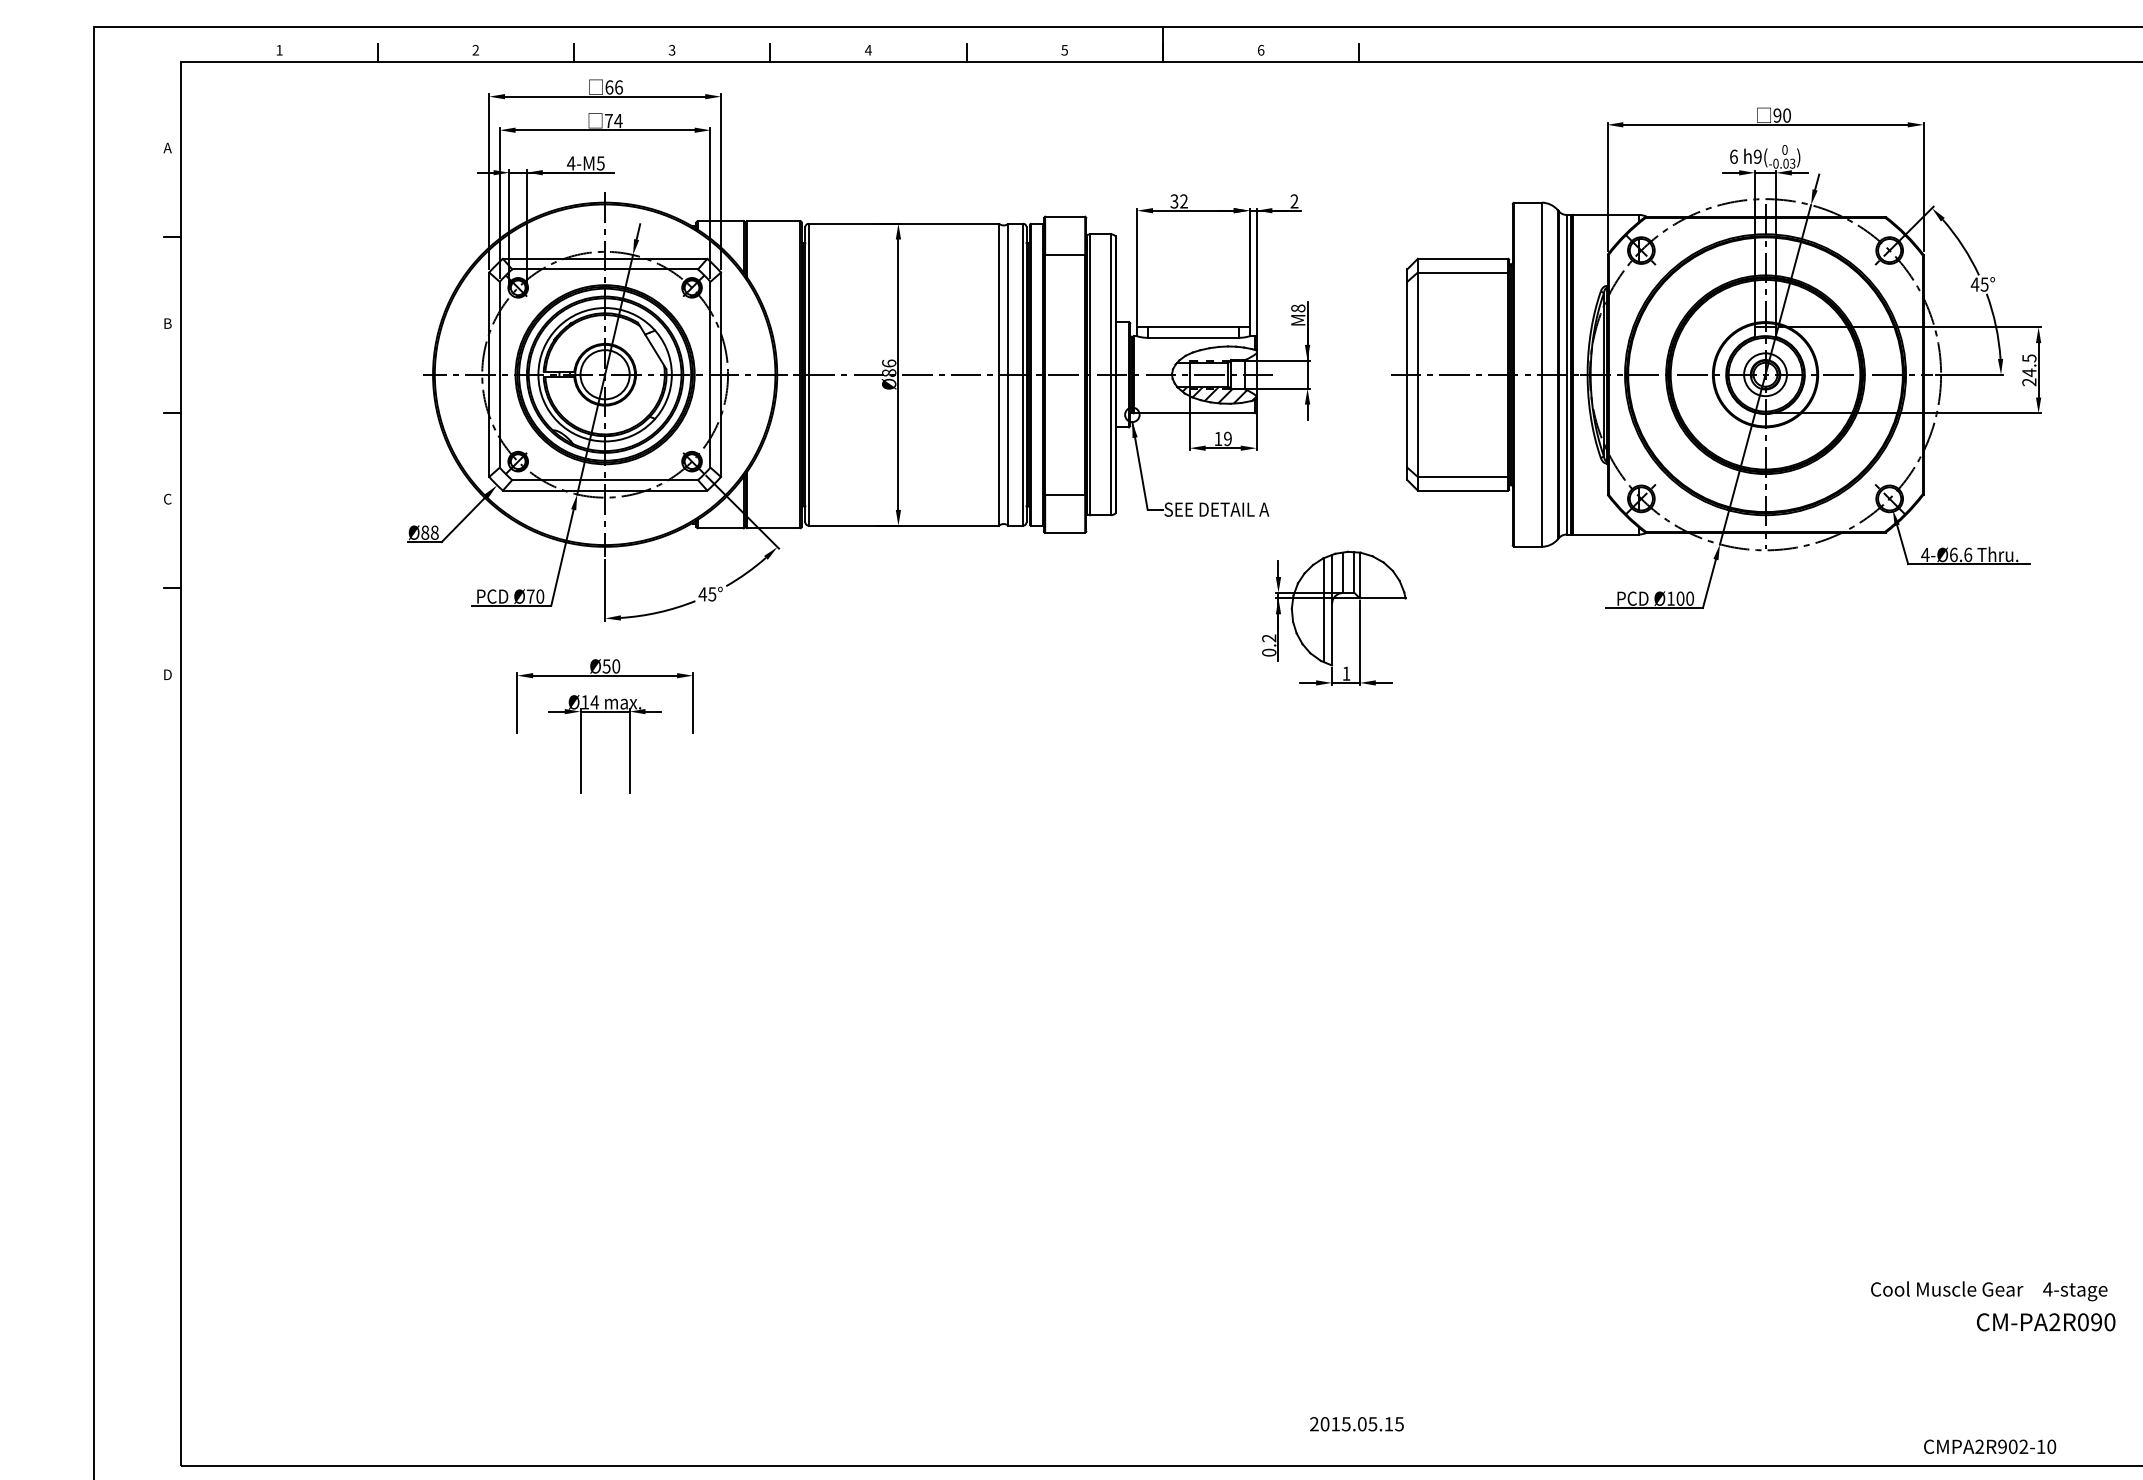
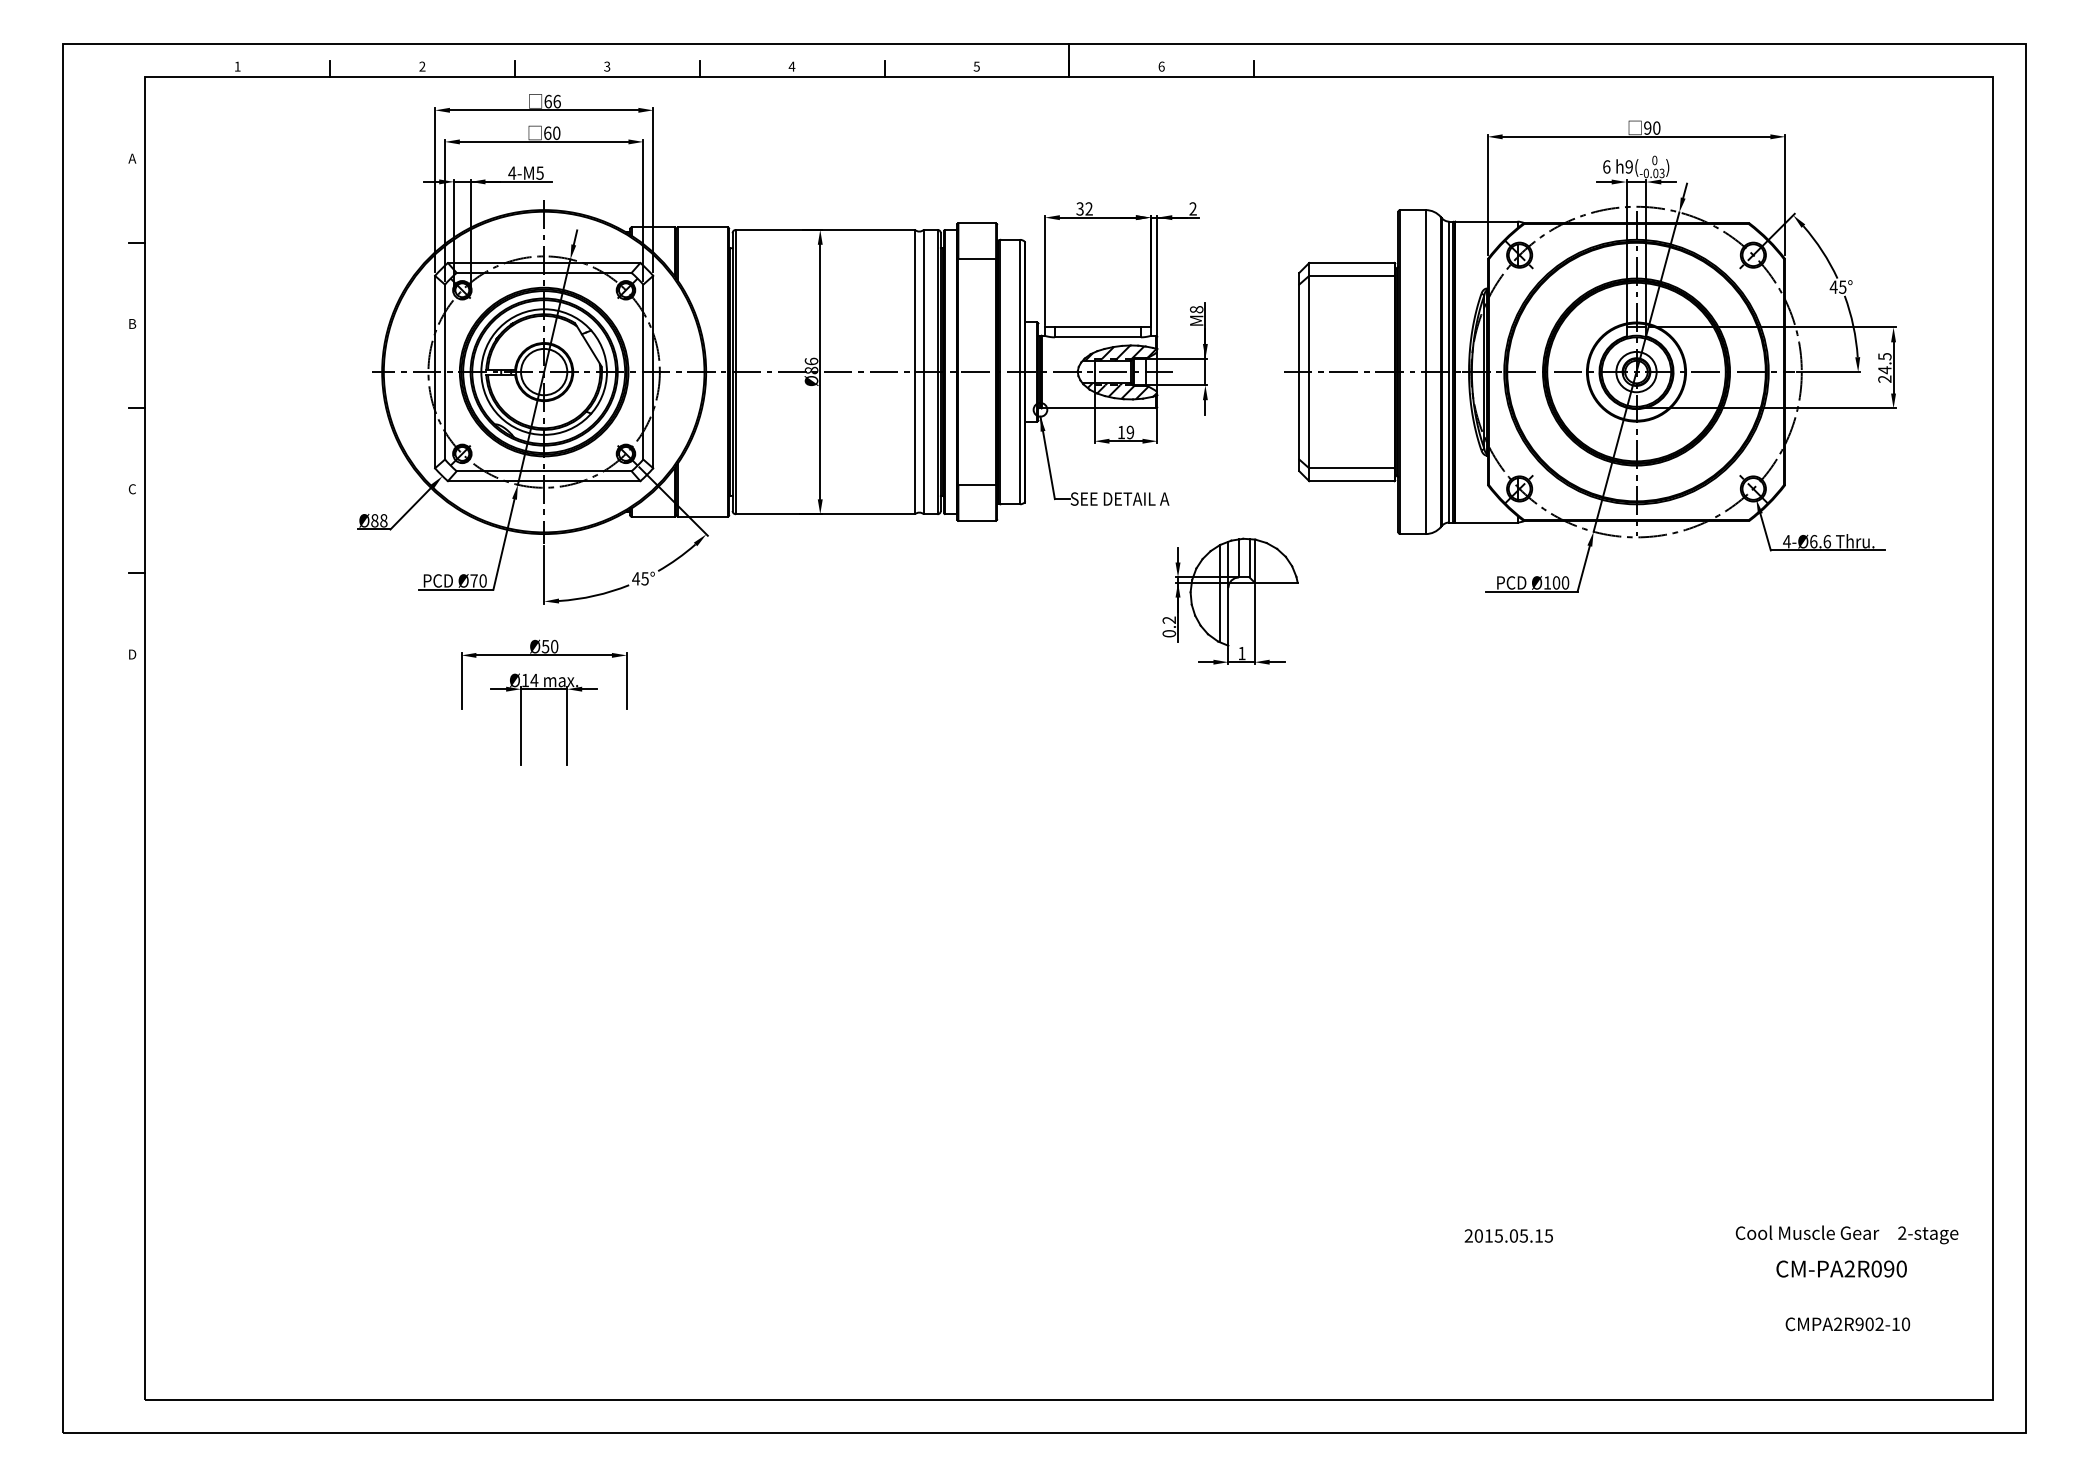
text: (613, 120) -> (552, 132), 74 -> 60
hatch: (1217, 353) -> (1120, 352), added
text: (2047, 1288) -> (1901, 1232), 4-stage -> 2-stage
text: (2045, 1321) -> (1841, 1268), moved
text: (1356, 1423) -> (1508, 1235), moved
text: (1989, 1447) -> (1847, 1324), moved

